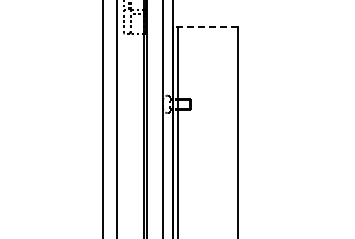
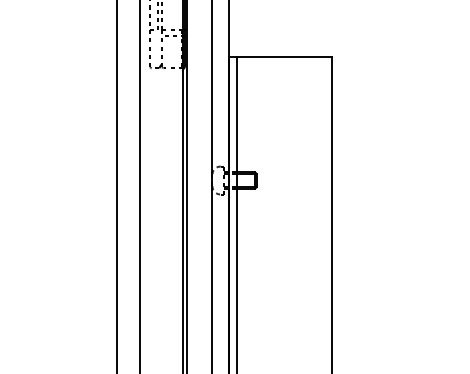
line: (205, 26) -> (280, 56), dashed -> solid

